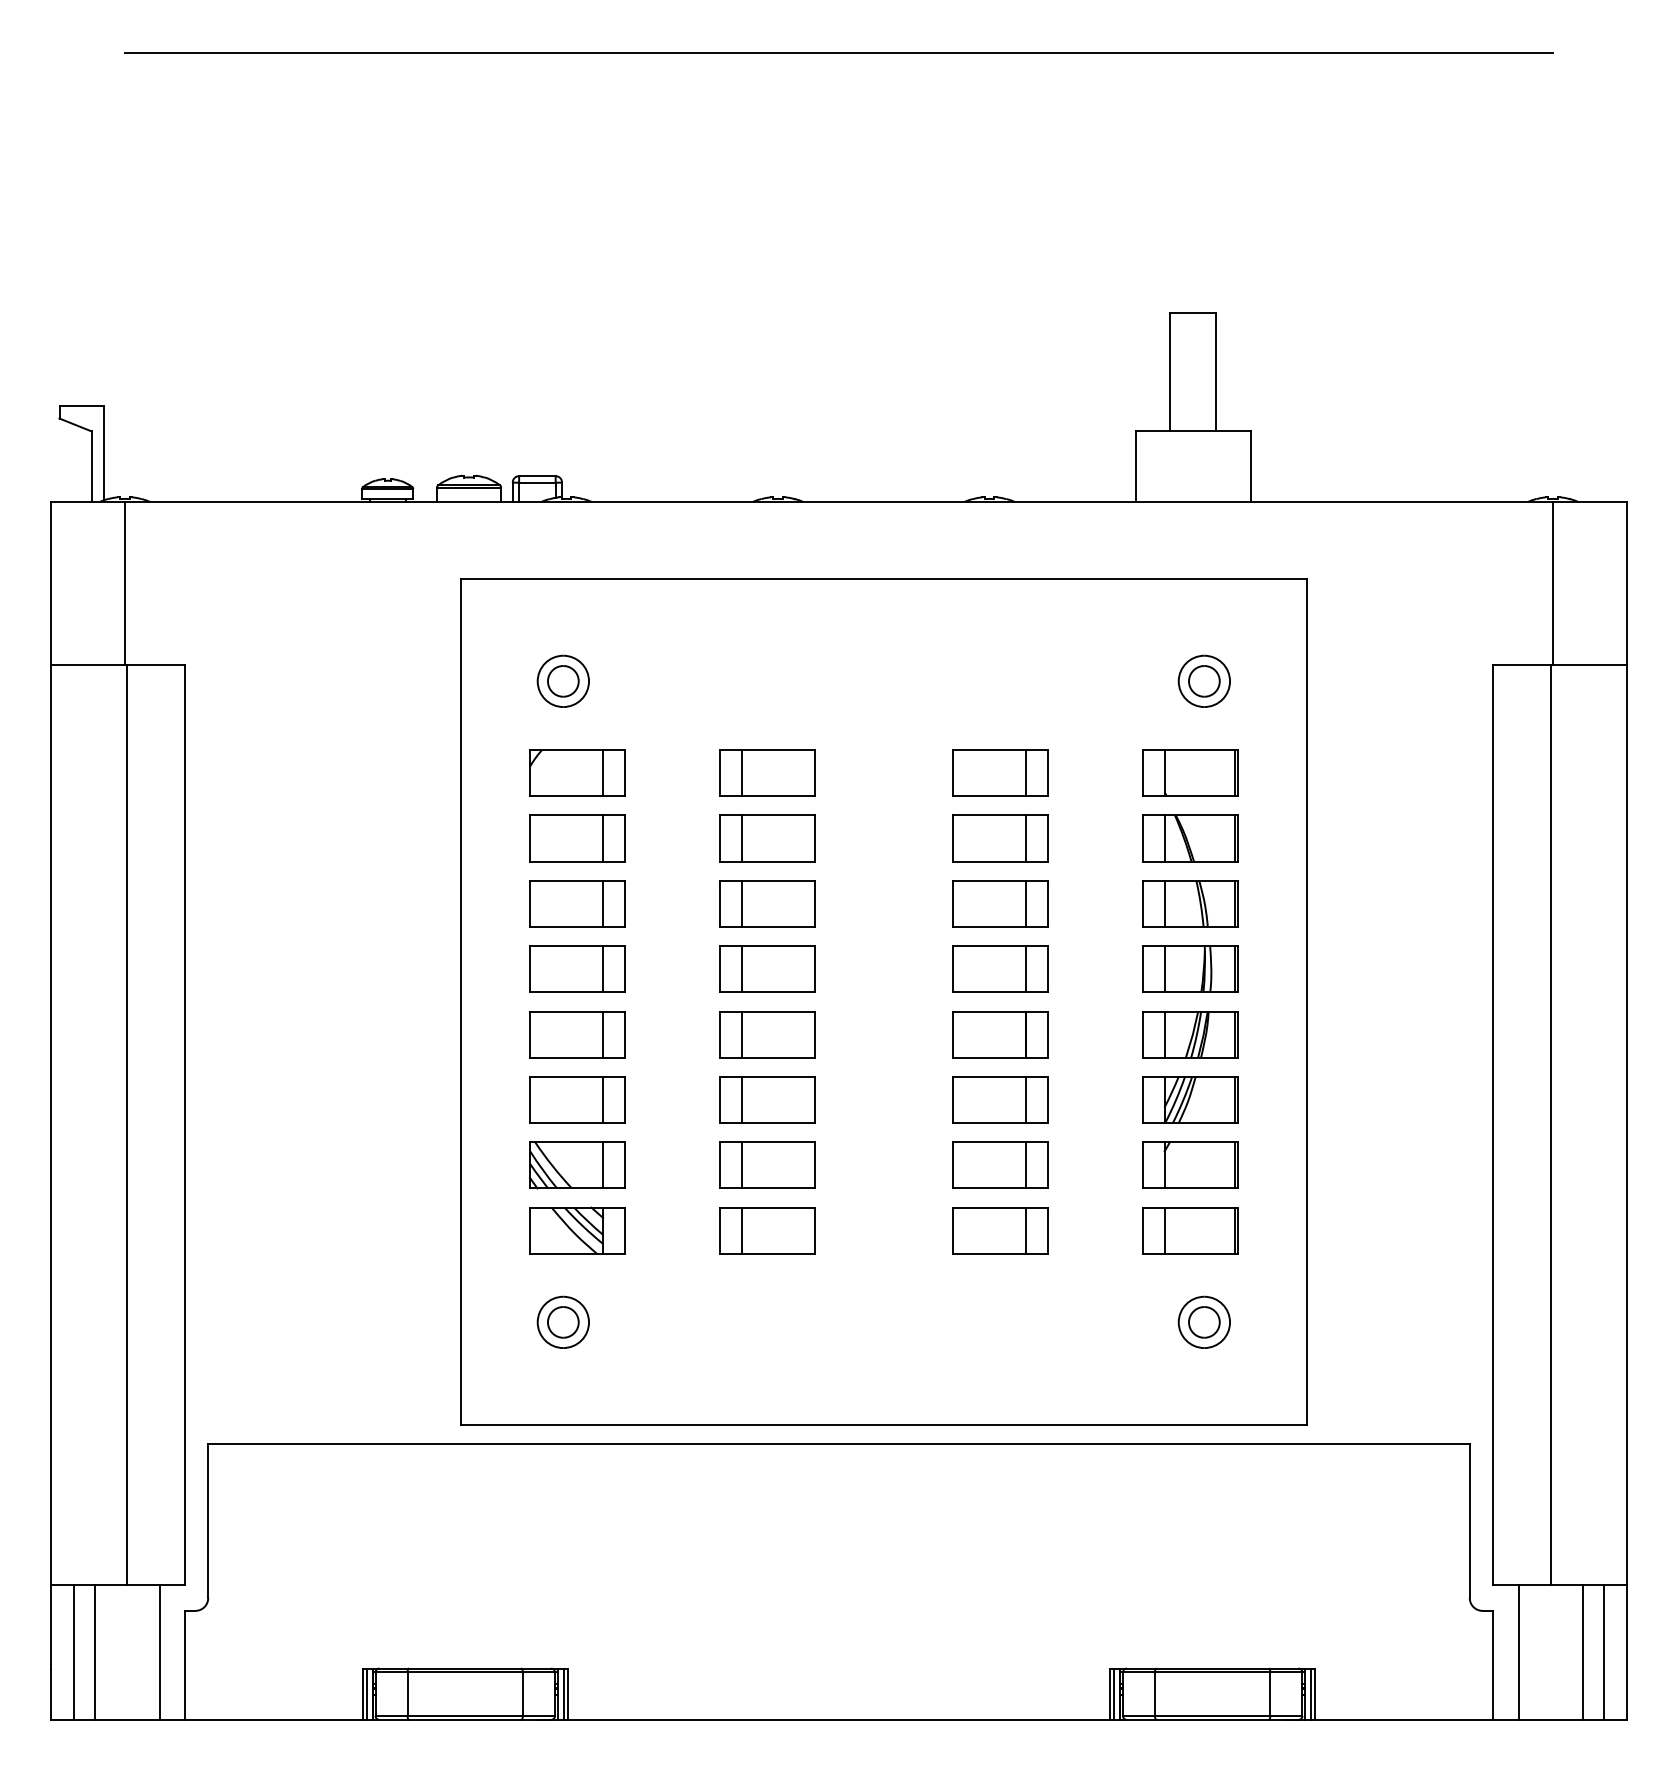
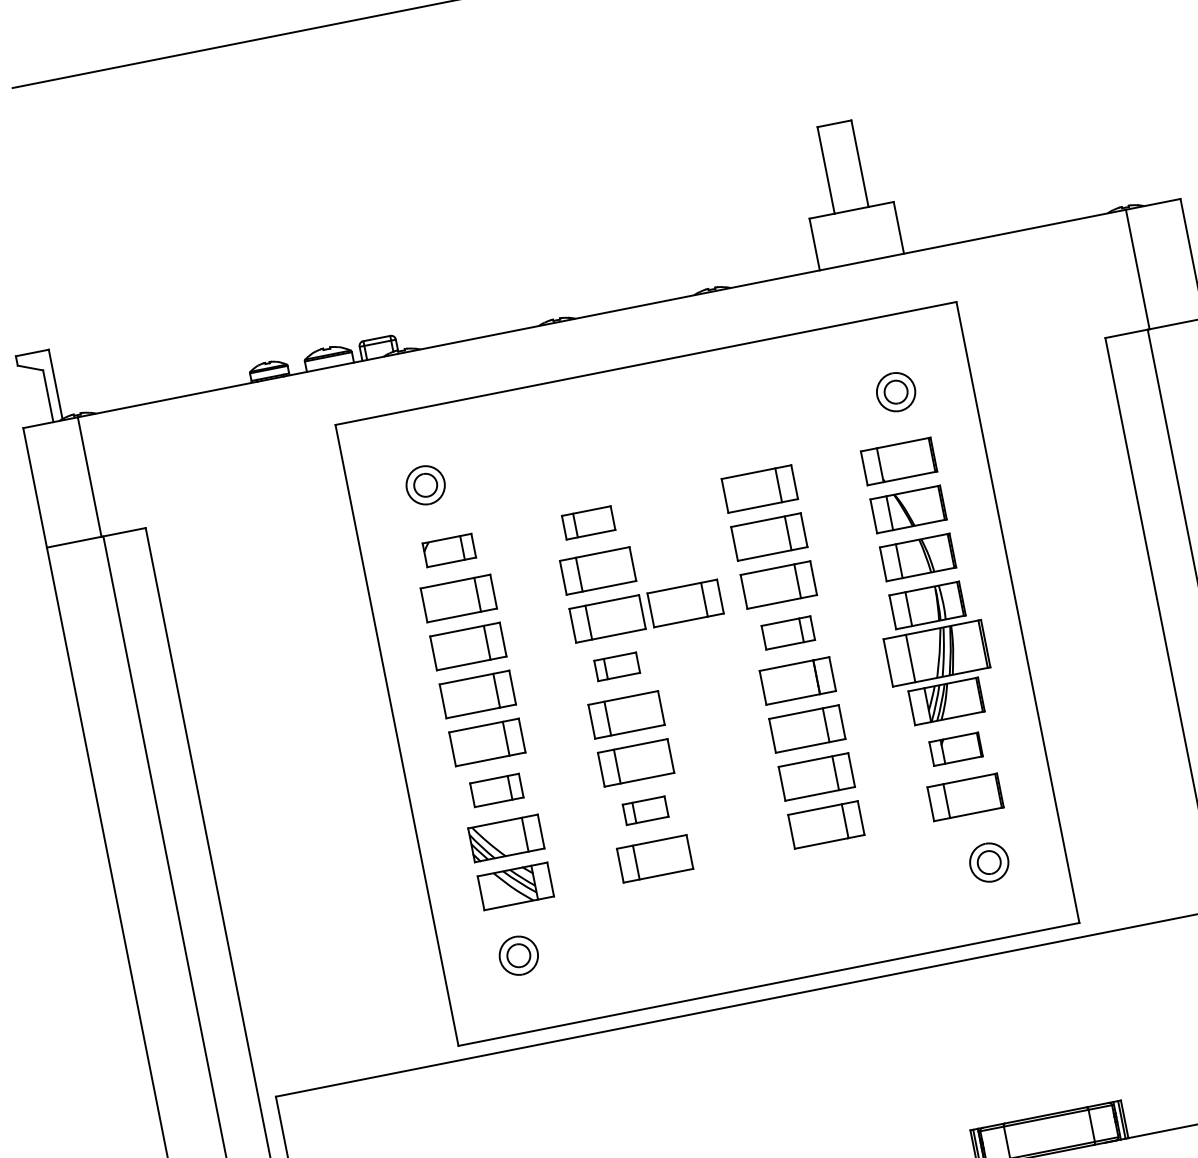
part: (577, 772) -> (449, 550), size x0.7
part: (767, 772) -> (588, 522), size x0.7
part: (873, 903) -> (685, 603), added
part: (767, 968) -> (617, 666), size x0.6
part: (1000, 968) -> (788, 632), size x0.7
part: (1190, 1034) -> (937, 653), size x1.4
part: (577, 1099) -> (496, 790), size x0.7
part: (767, 1164) -> (645, 810), size x0.6
part: (1190, 1164) -> (956, 748), size x0.7

